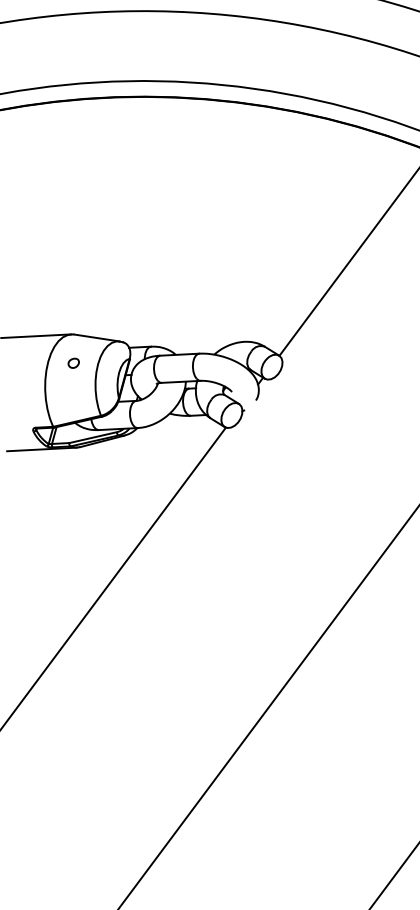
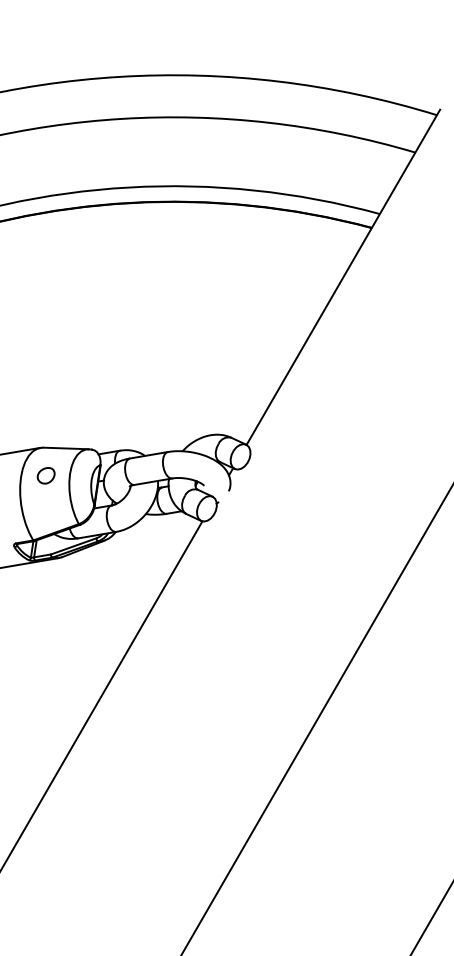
part: (73, 362) -> (45, 475), size x1.67

